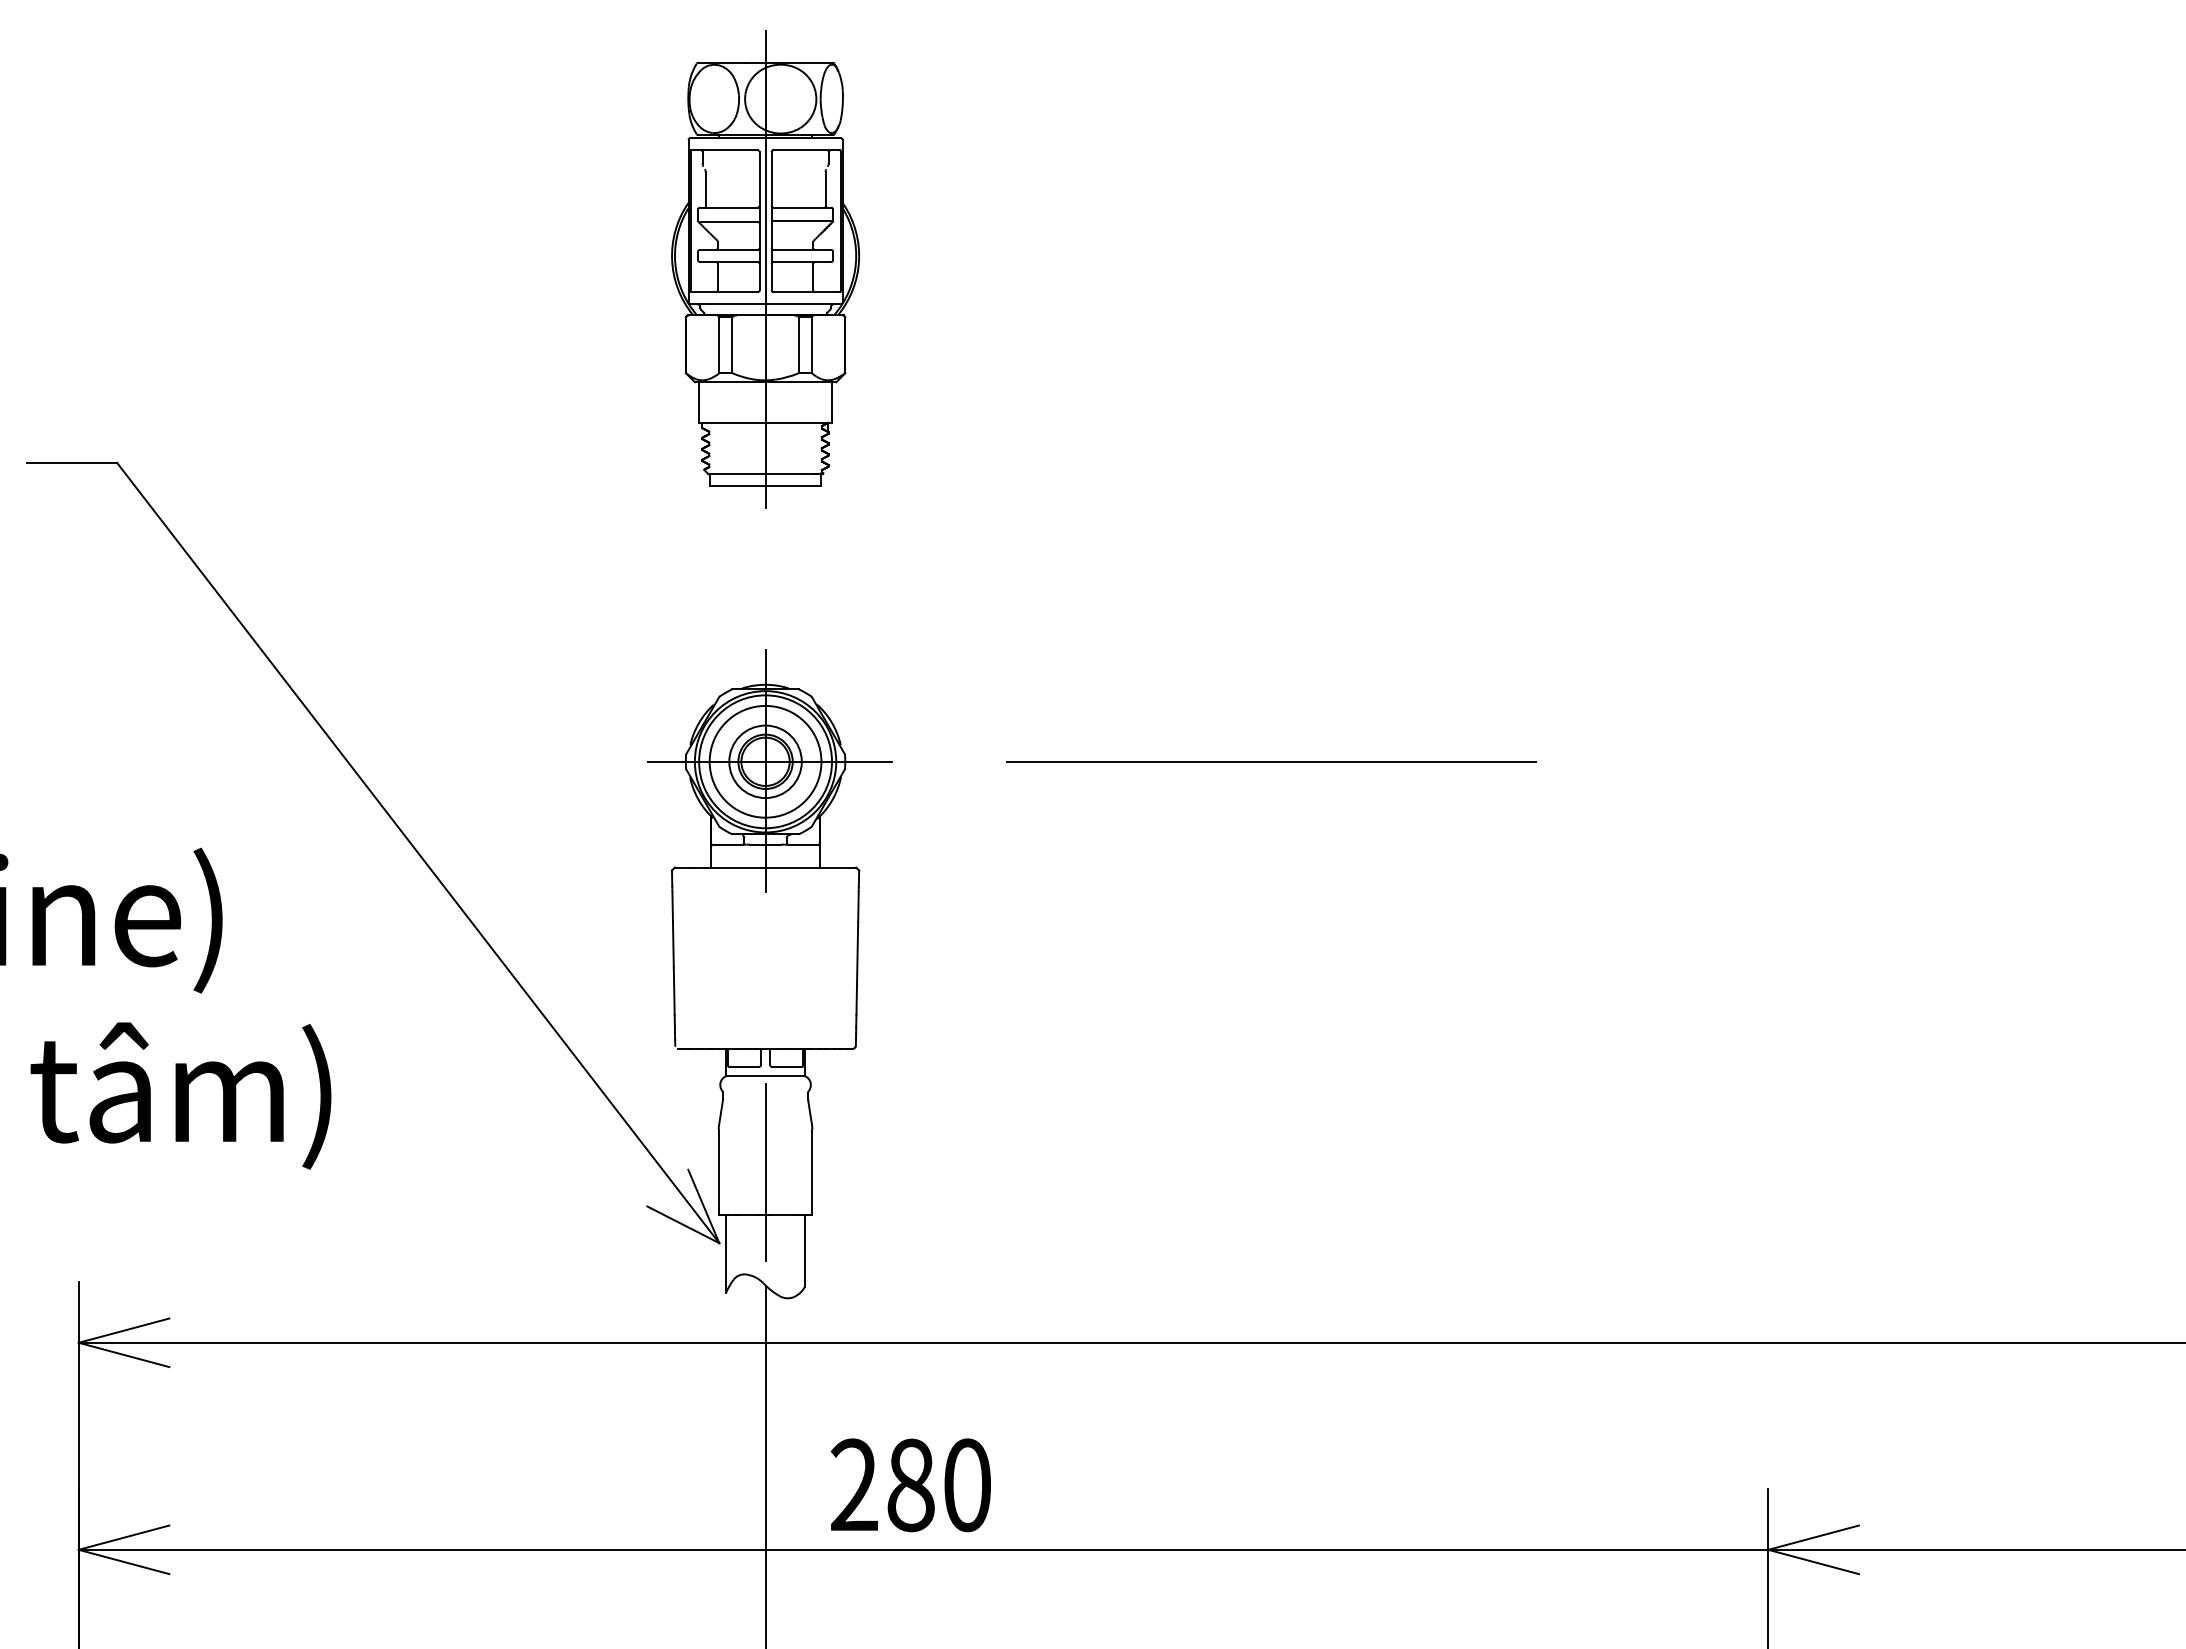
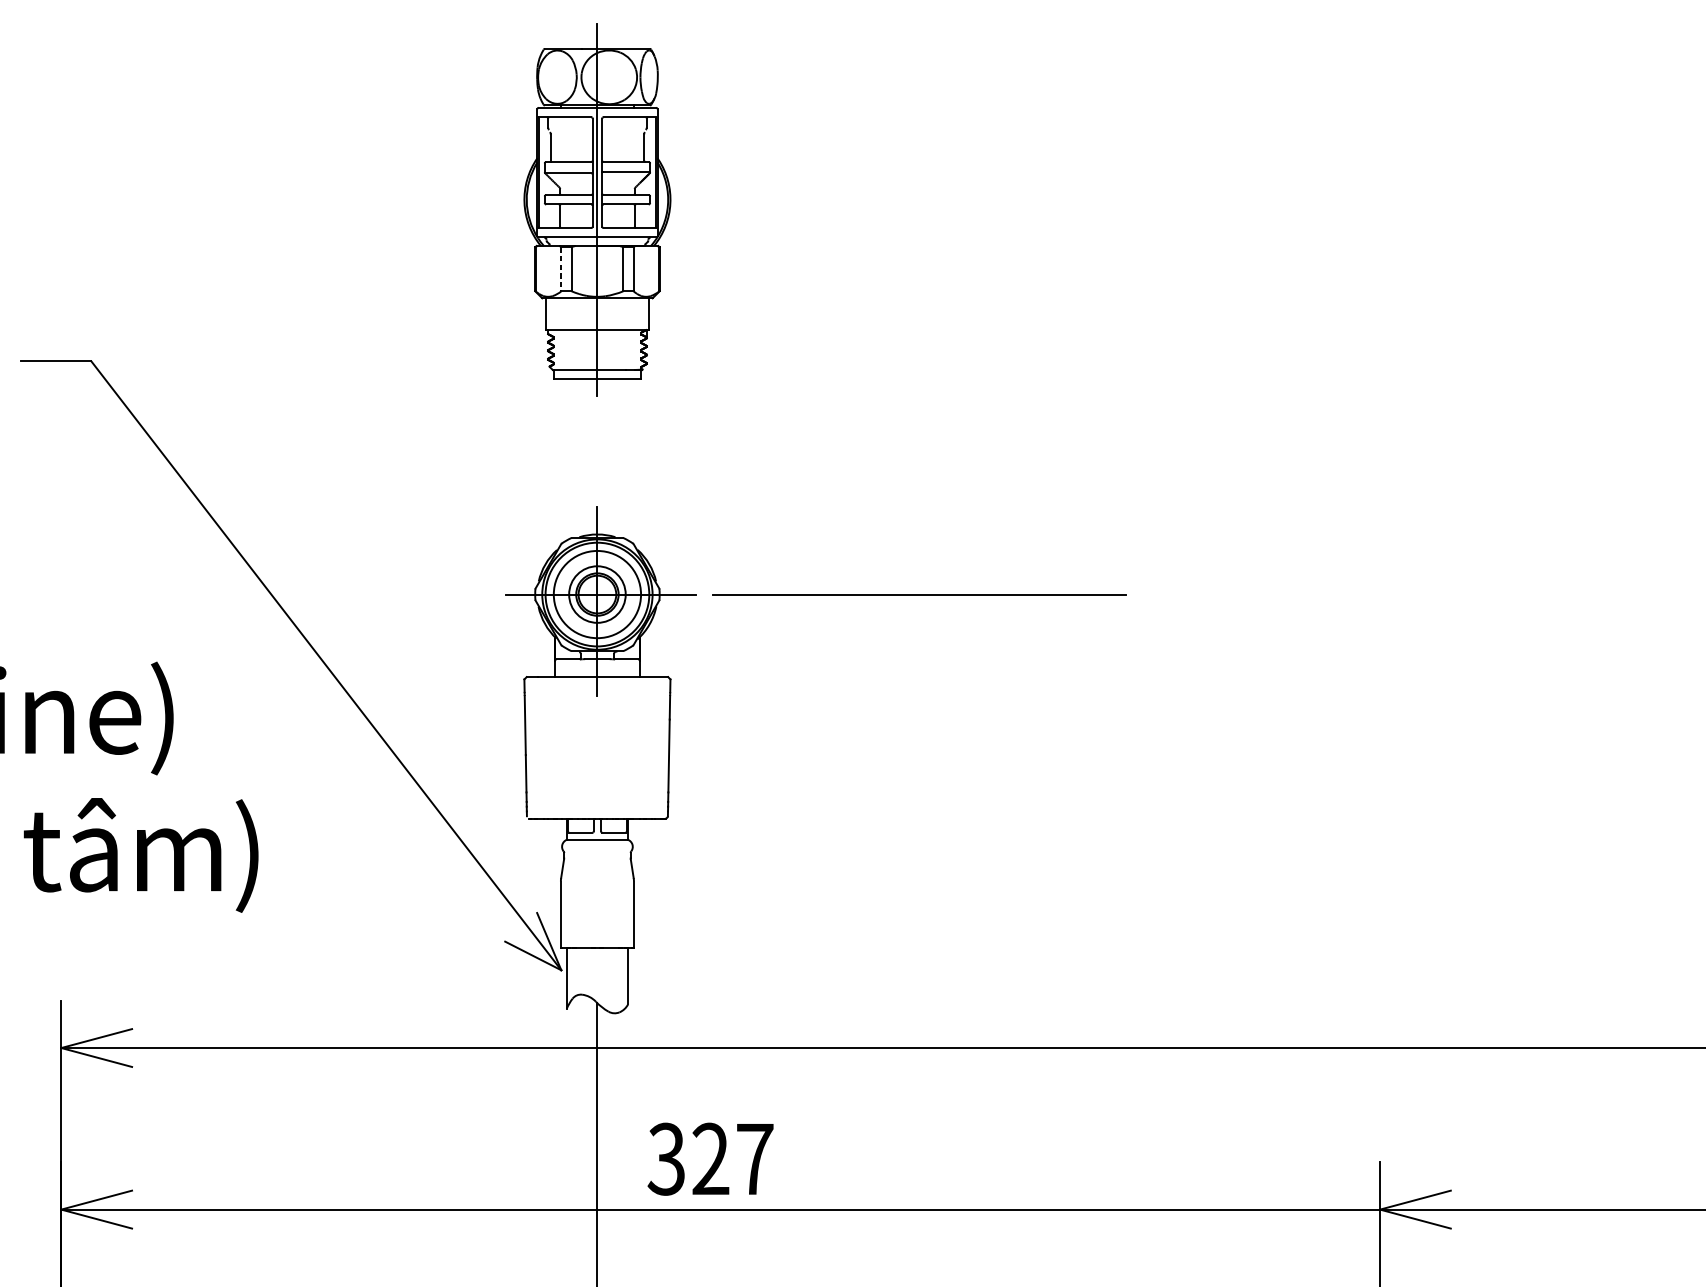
line: (719, 345) -> (561, 269), solid -> dashed
line: (1271, 761) -> (919, 594), moved
line: (765, 1171) -> (597, 914), removed
text: (910, 1485) -> (710, 1159), 280 -> 327

